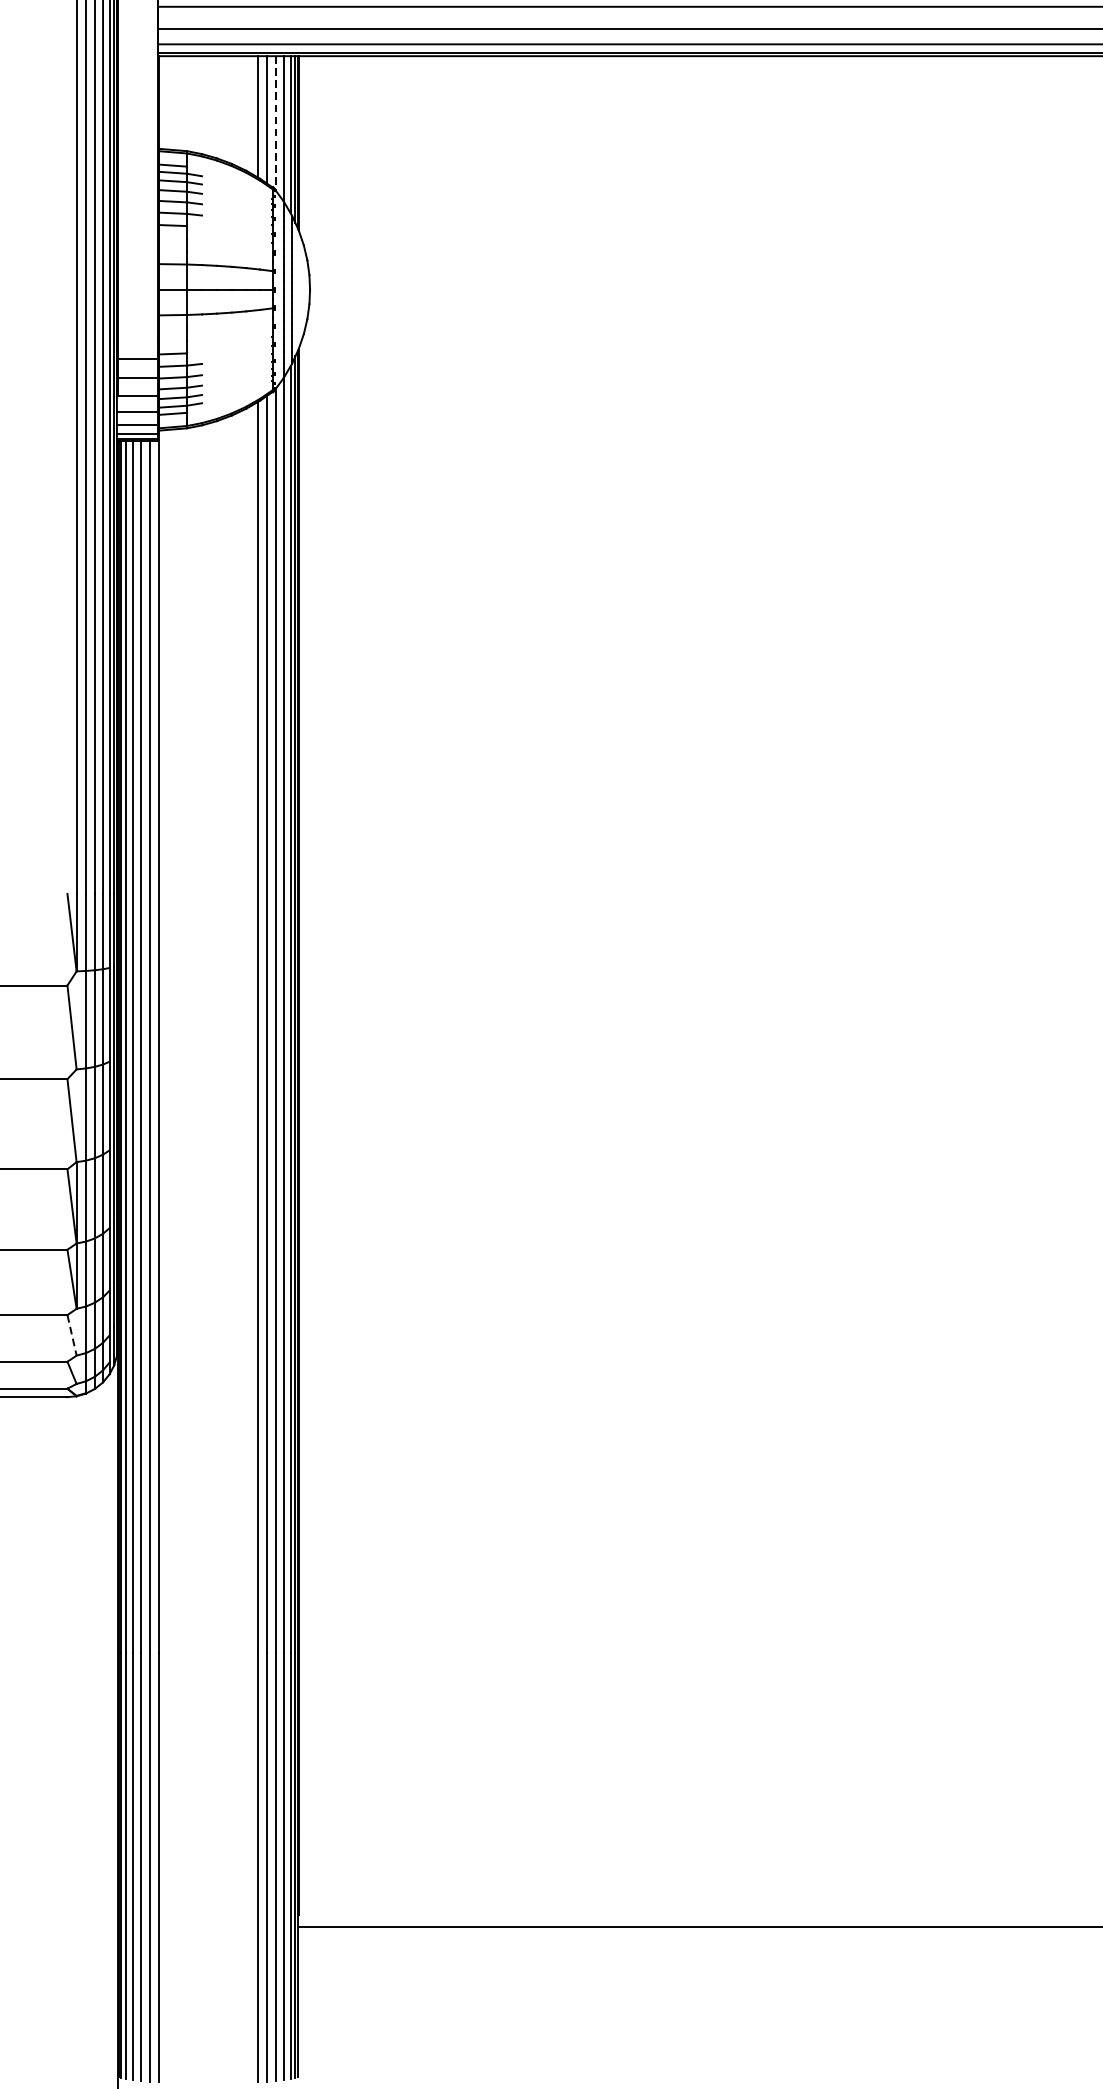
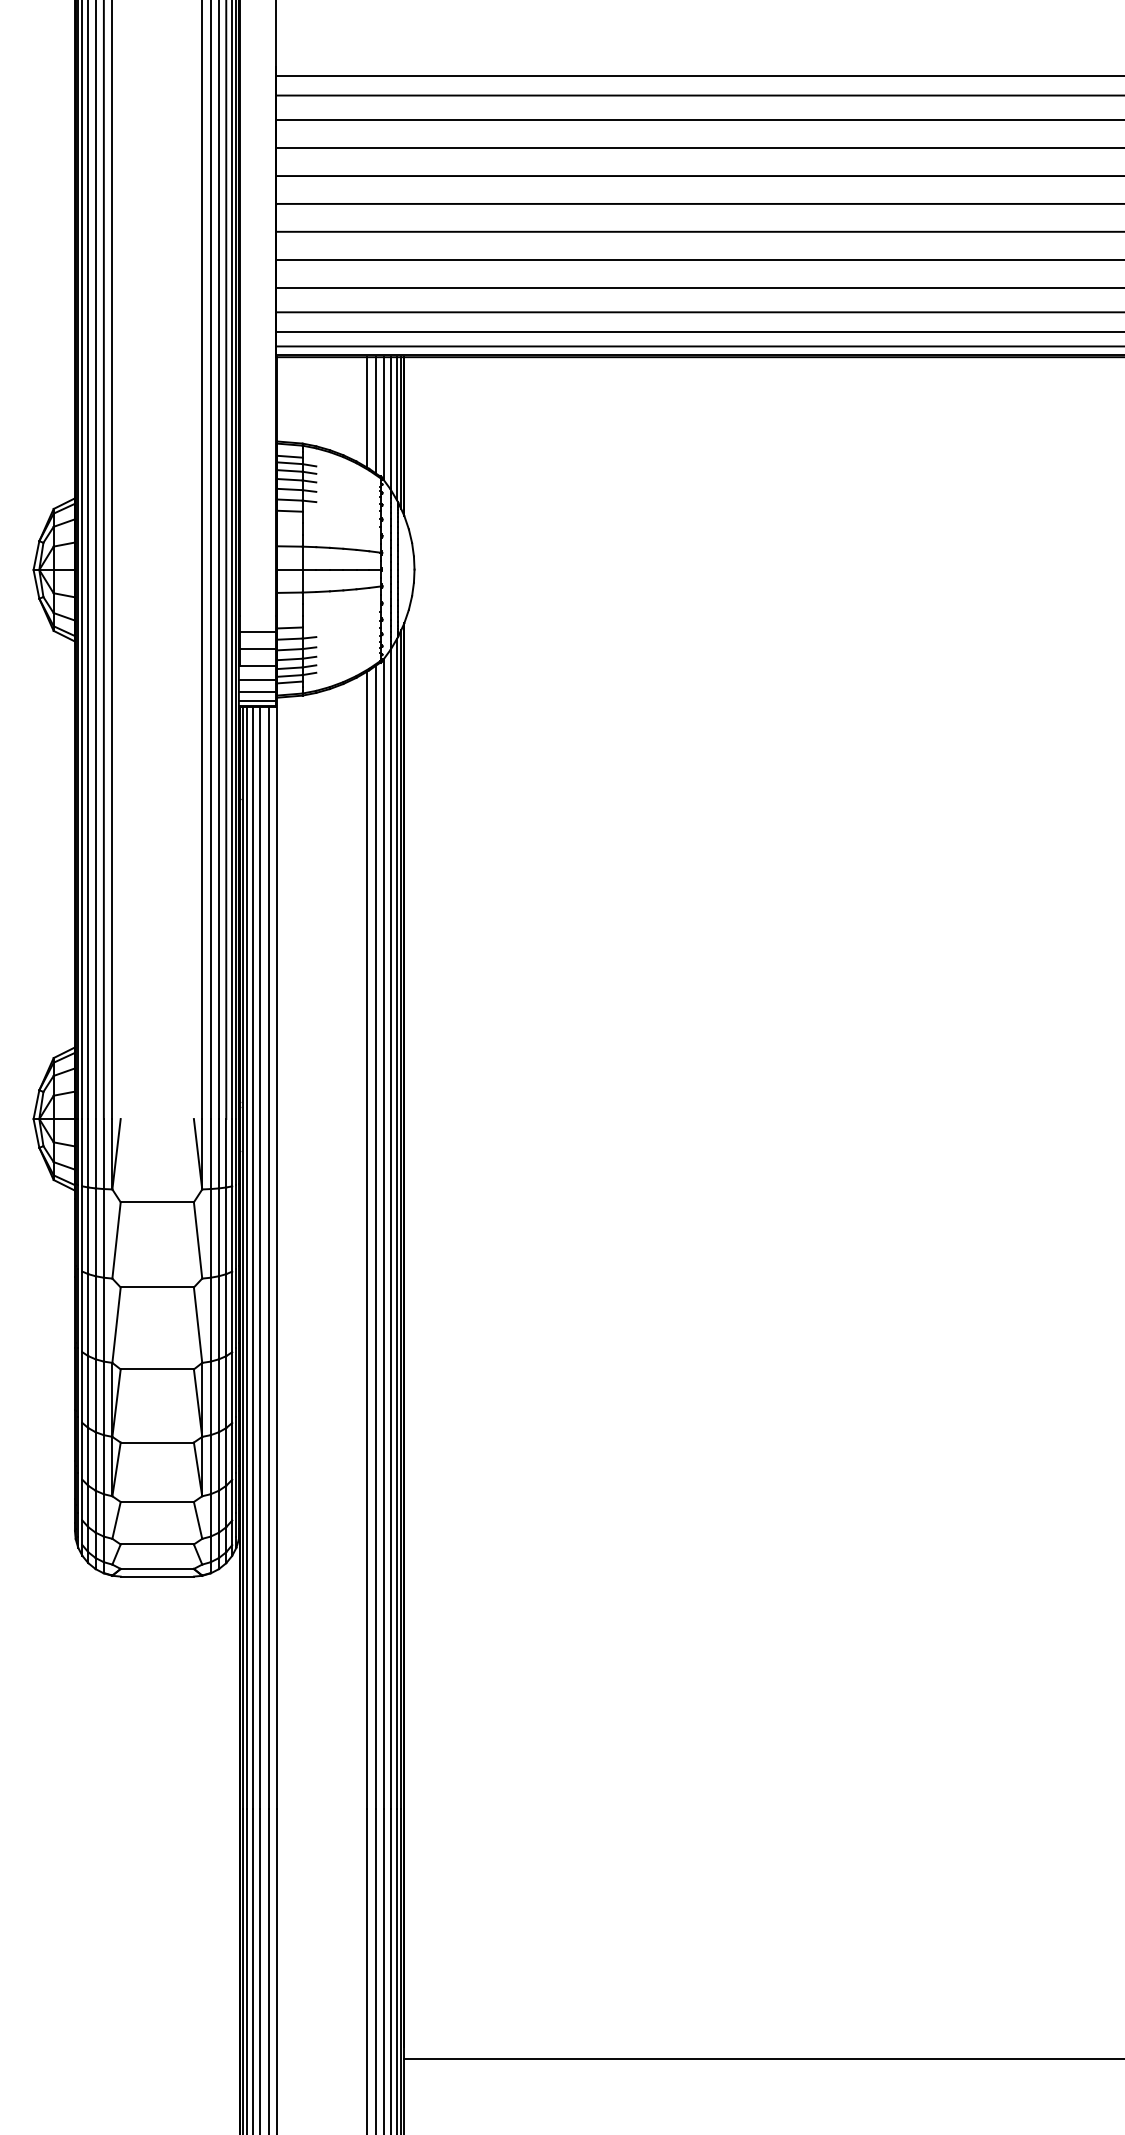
line: (275, 124) -> (383, 419), dashed -> solid
line: (72, 1335) -> (198, 1520), dashed -> solid

